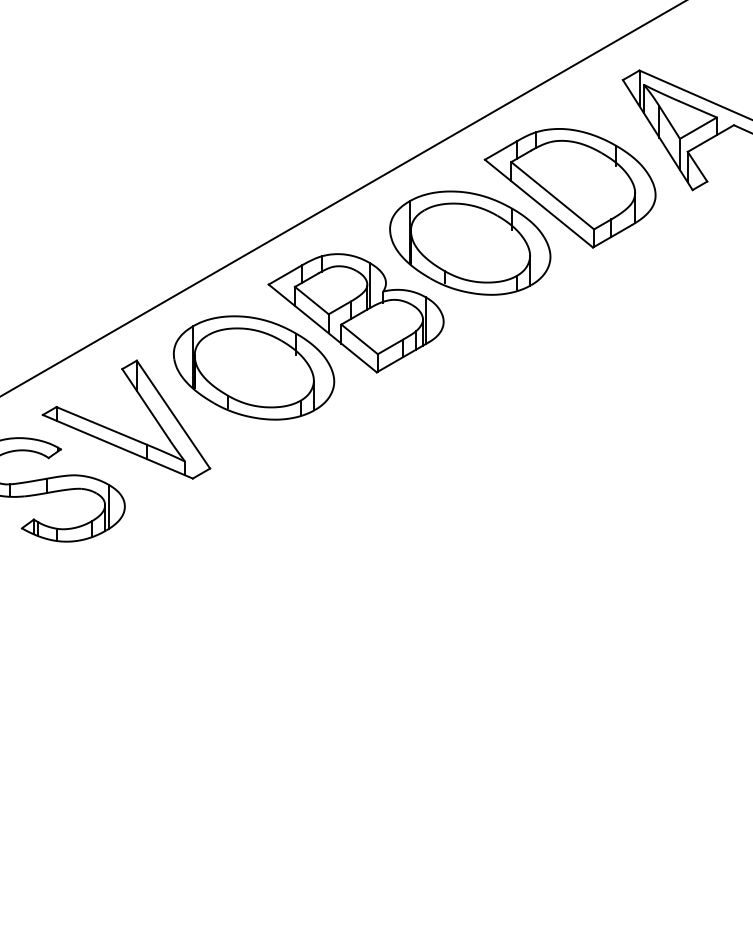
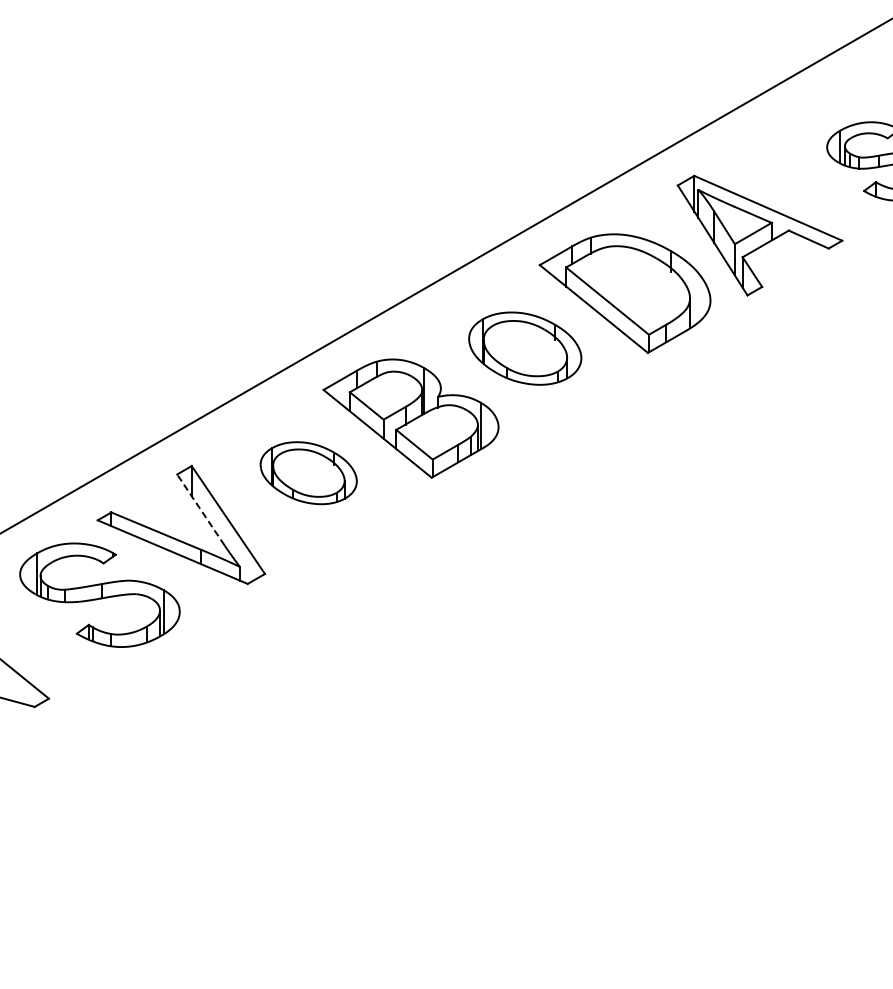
part: (470, 243) -> (525, 348), size x0.7
part: (253, 367) -> (308, 472), size x0.6
line: (145, 404) -> (200, 509), solid -> dashed

